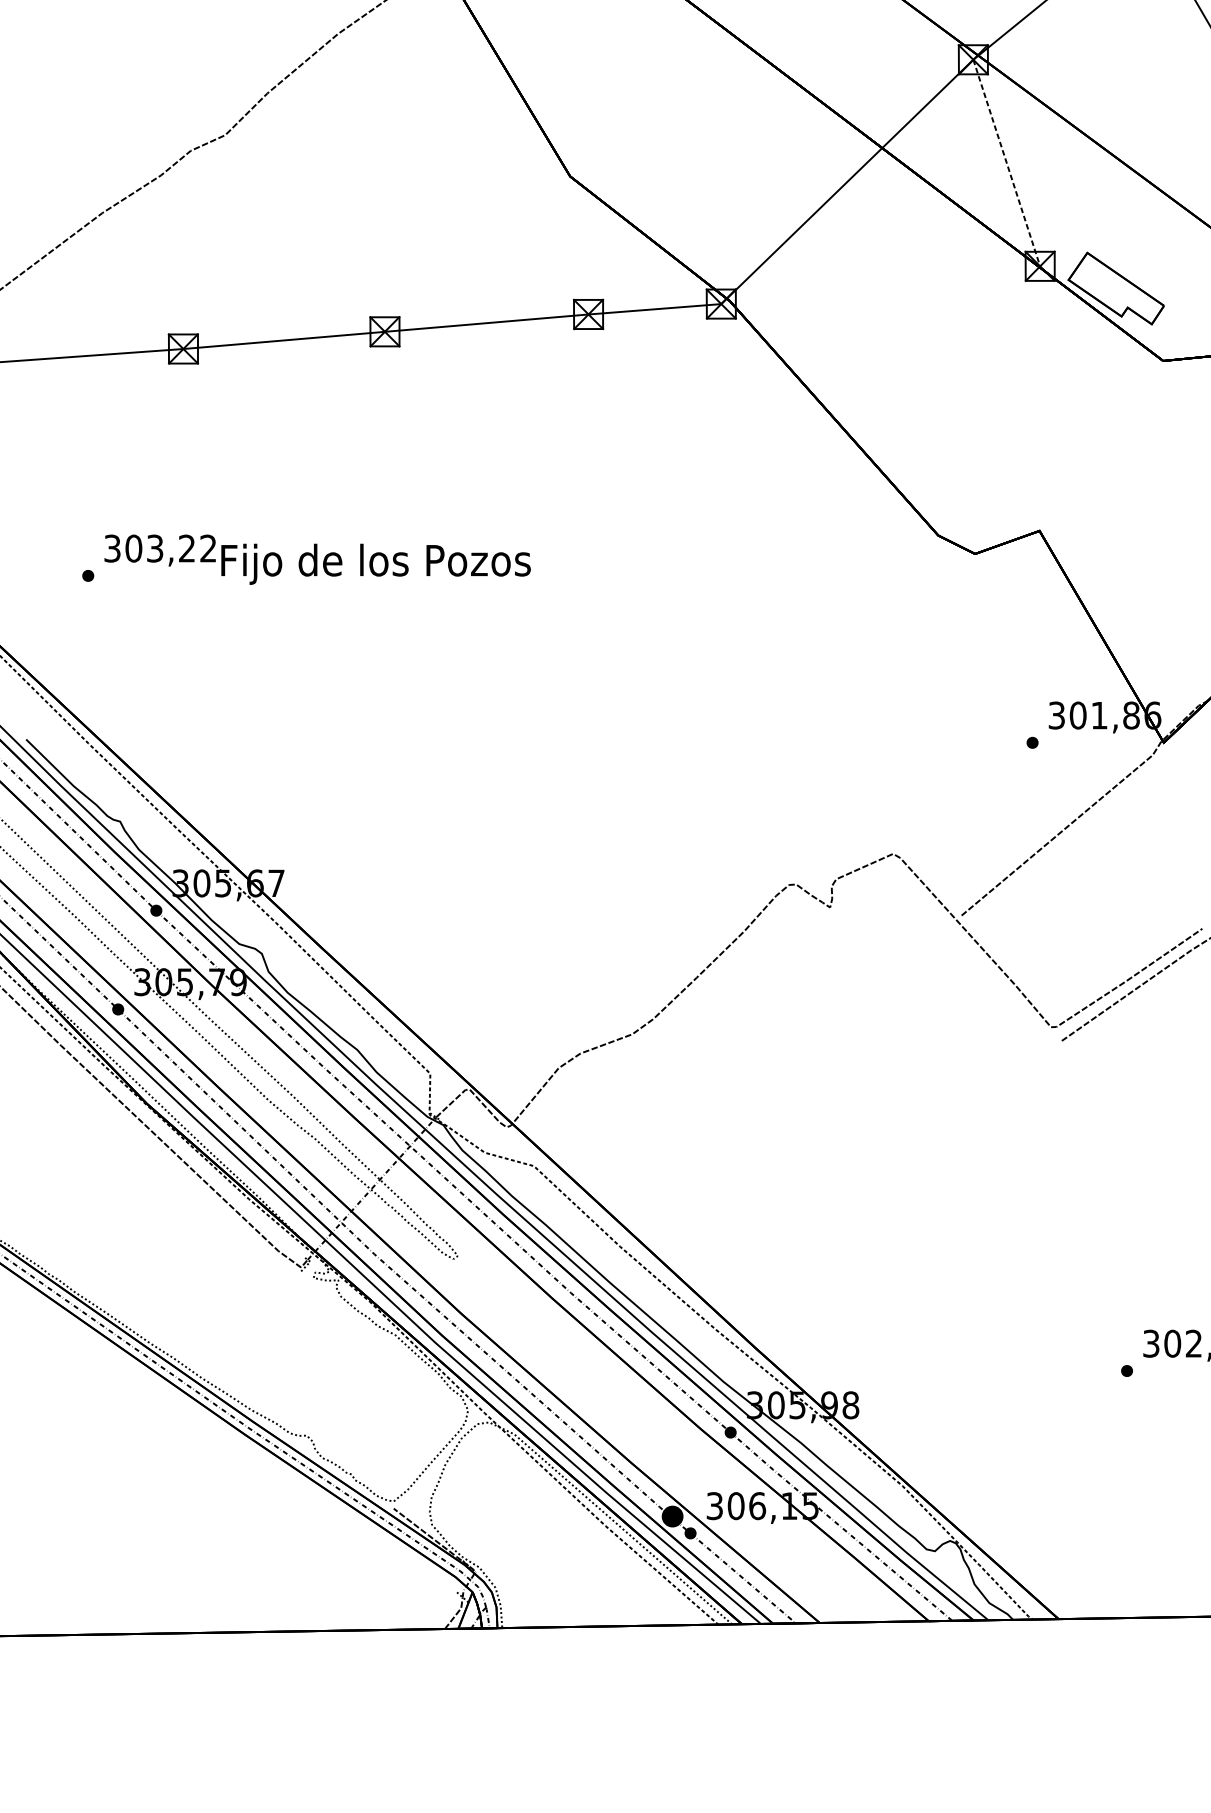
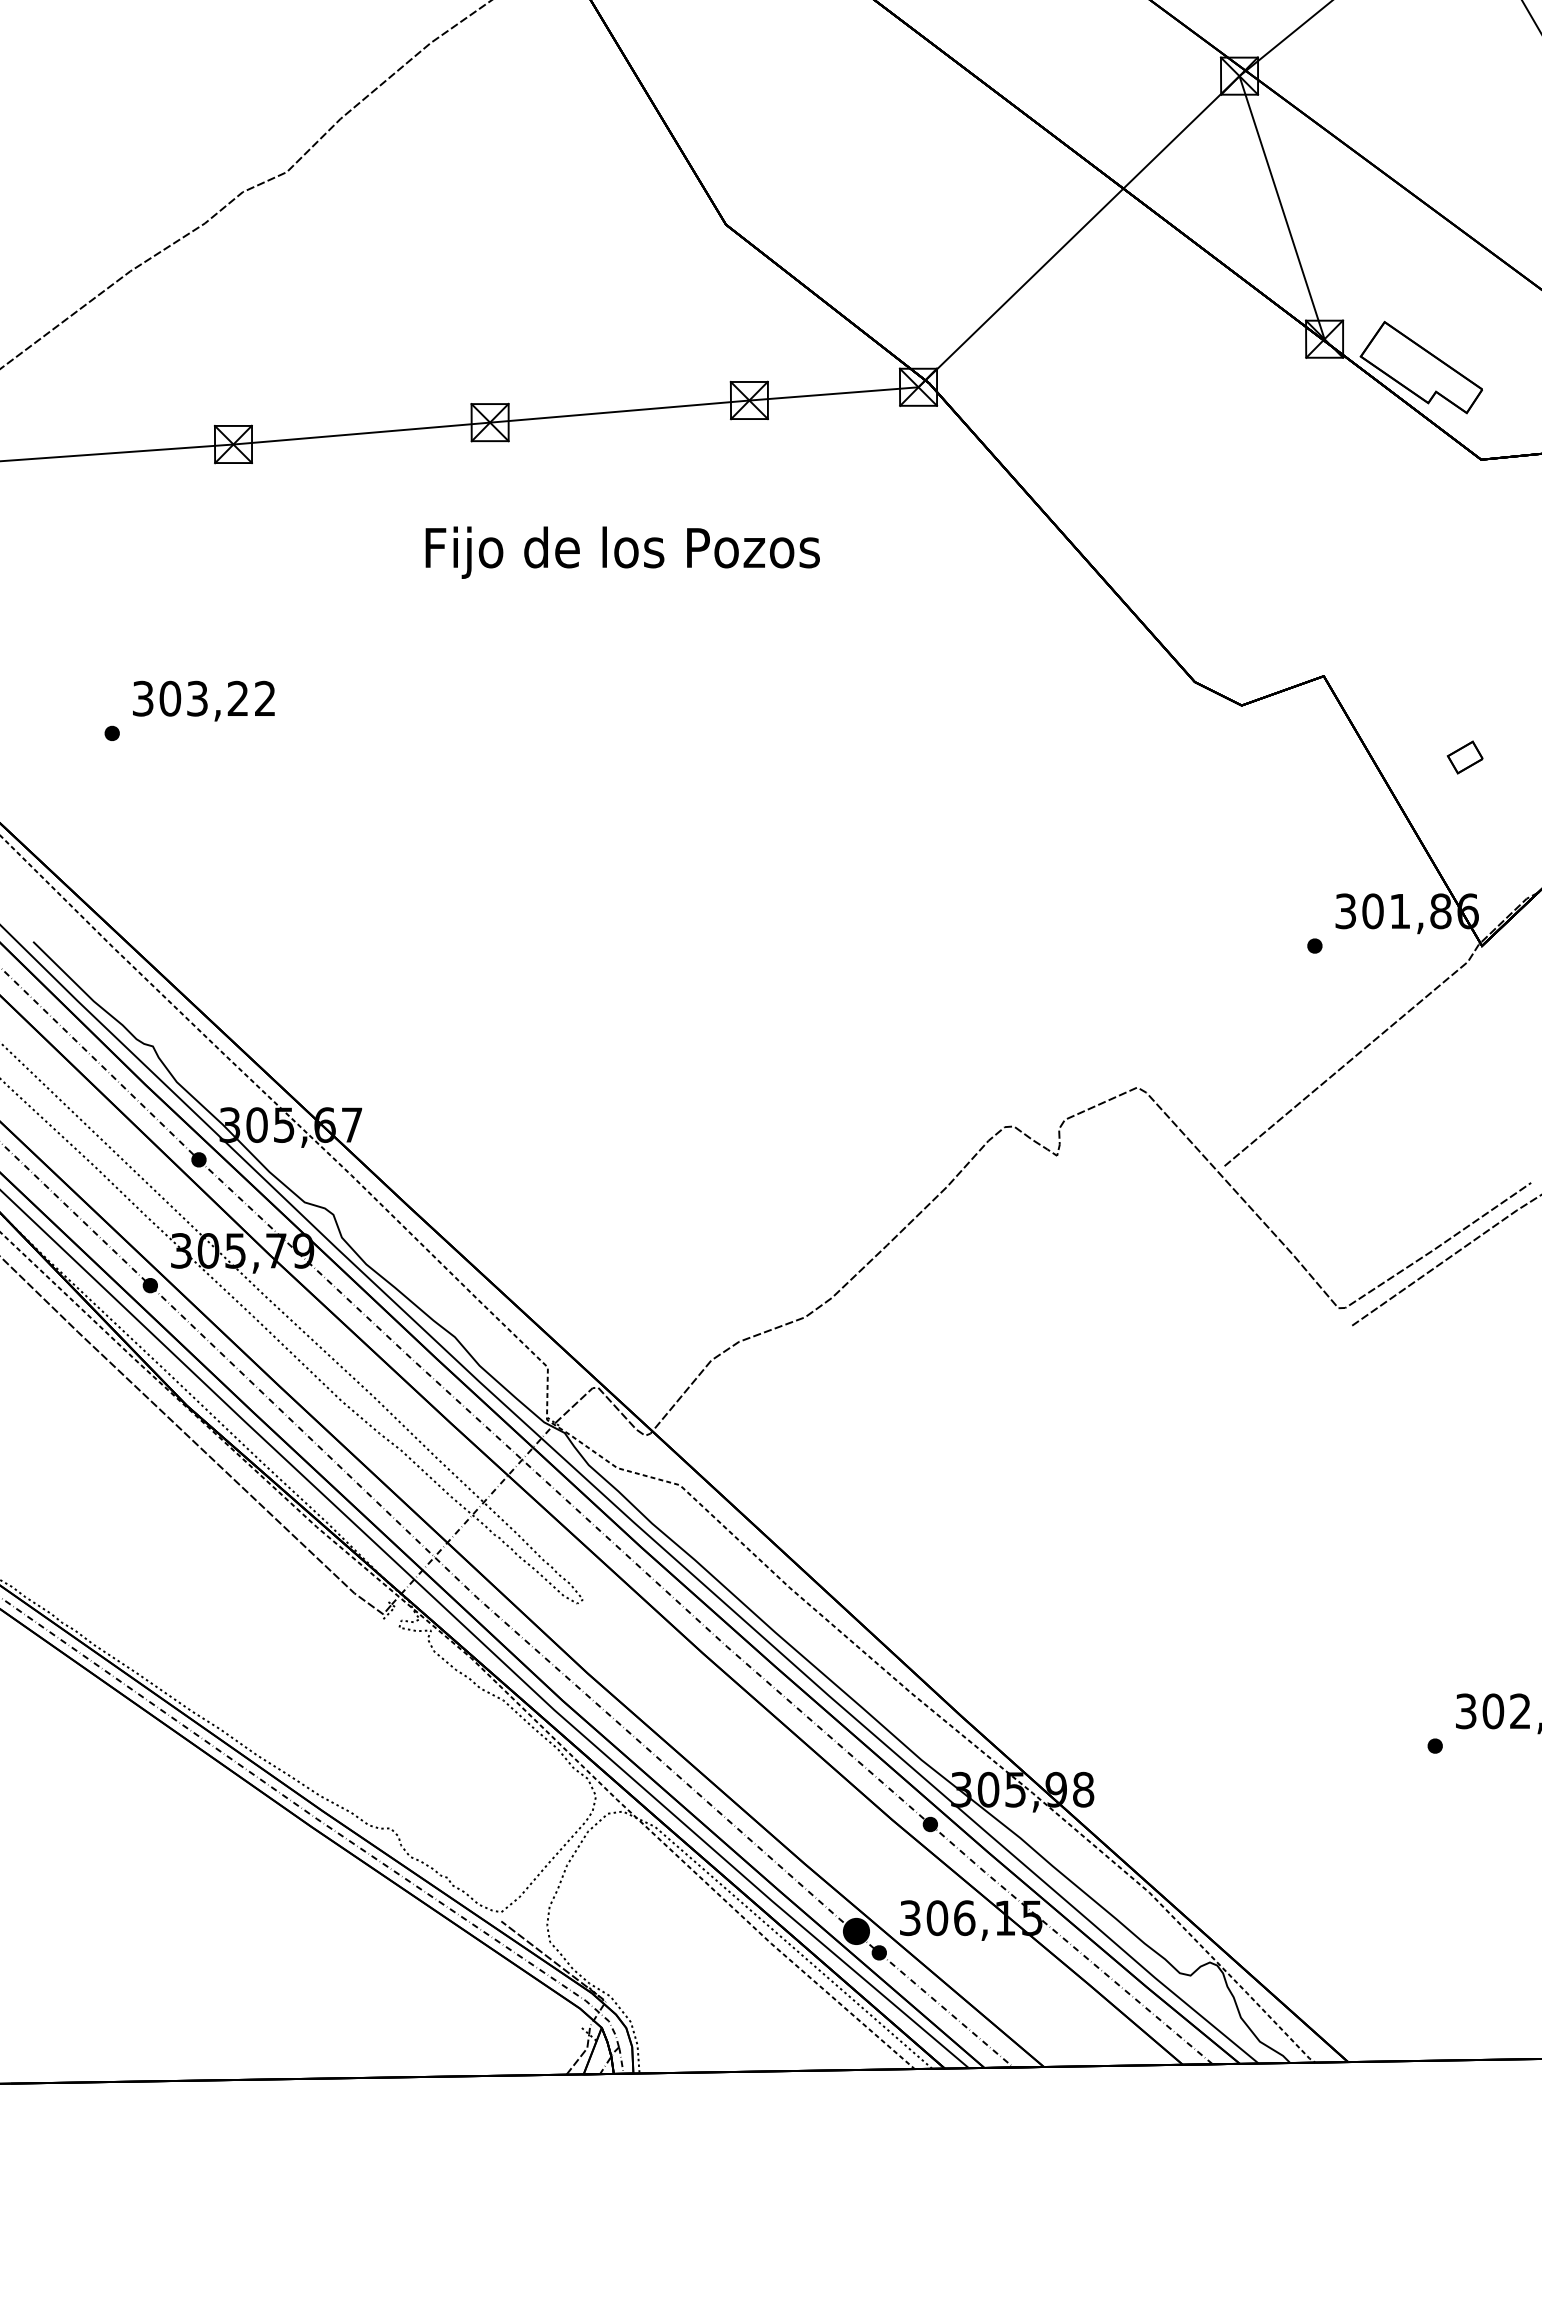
line: (1007, 163) -> (1282, 208), dashed -> solid
text: (375, 564) -> (622, 552), moved
part: (1150, 594) -> (1464, 757), added

